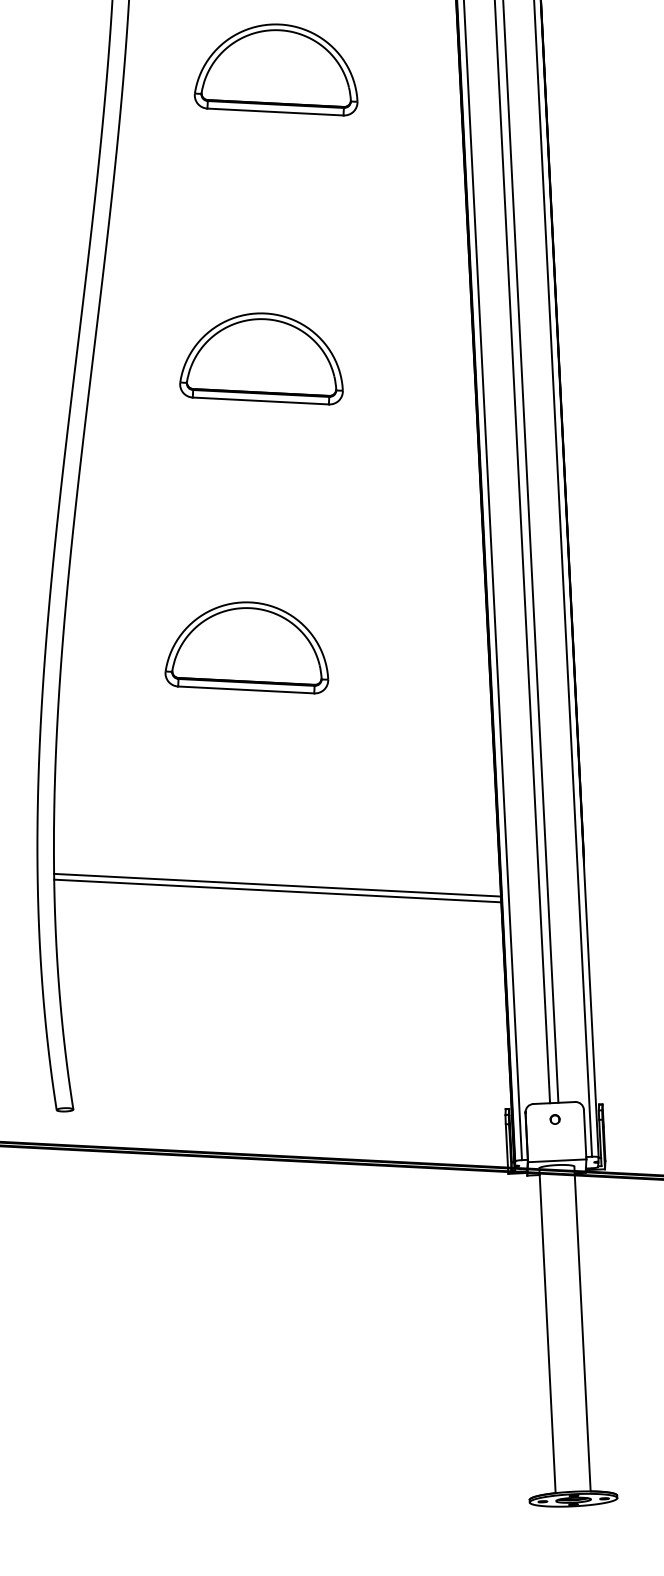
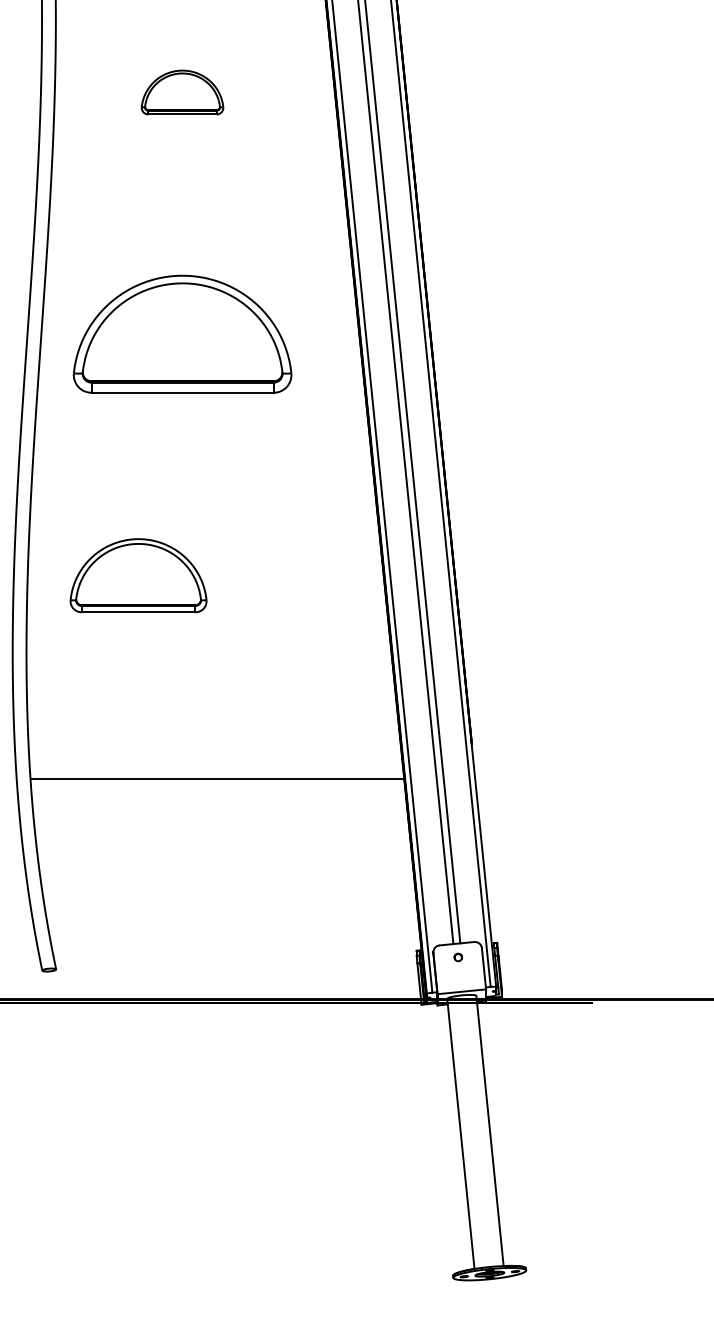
part: (277, 68) -> (182, 92), size x0.6
part: (263, 356) -> (182, 333), size x1.6
part: (248, 645) -> (138, 575), moved
line: (277, 884) -> (216, 773), removed

